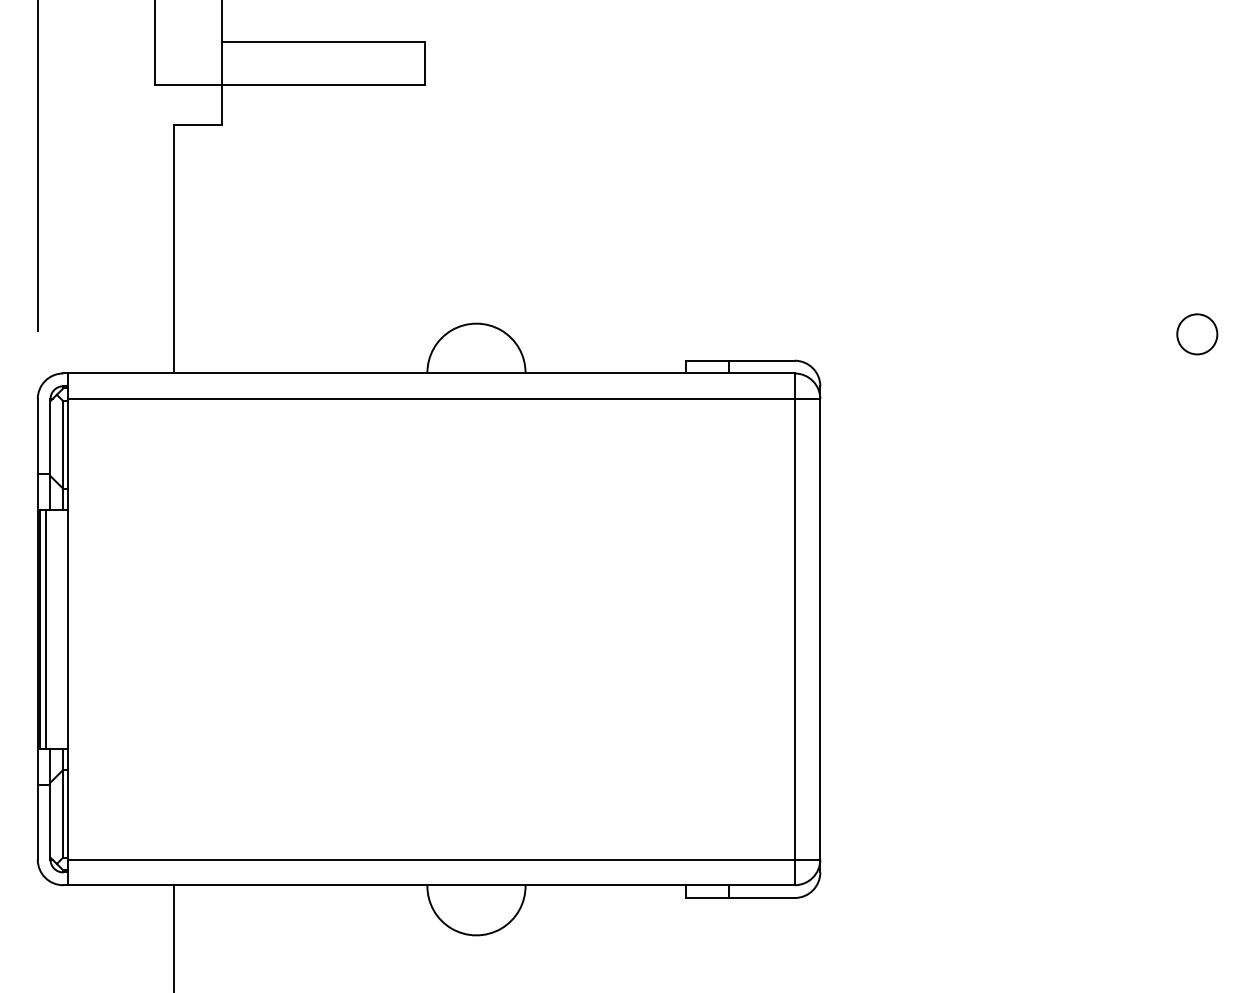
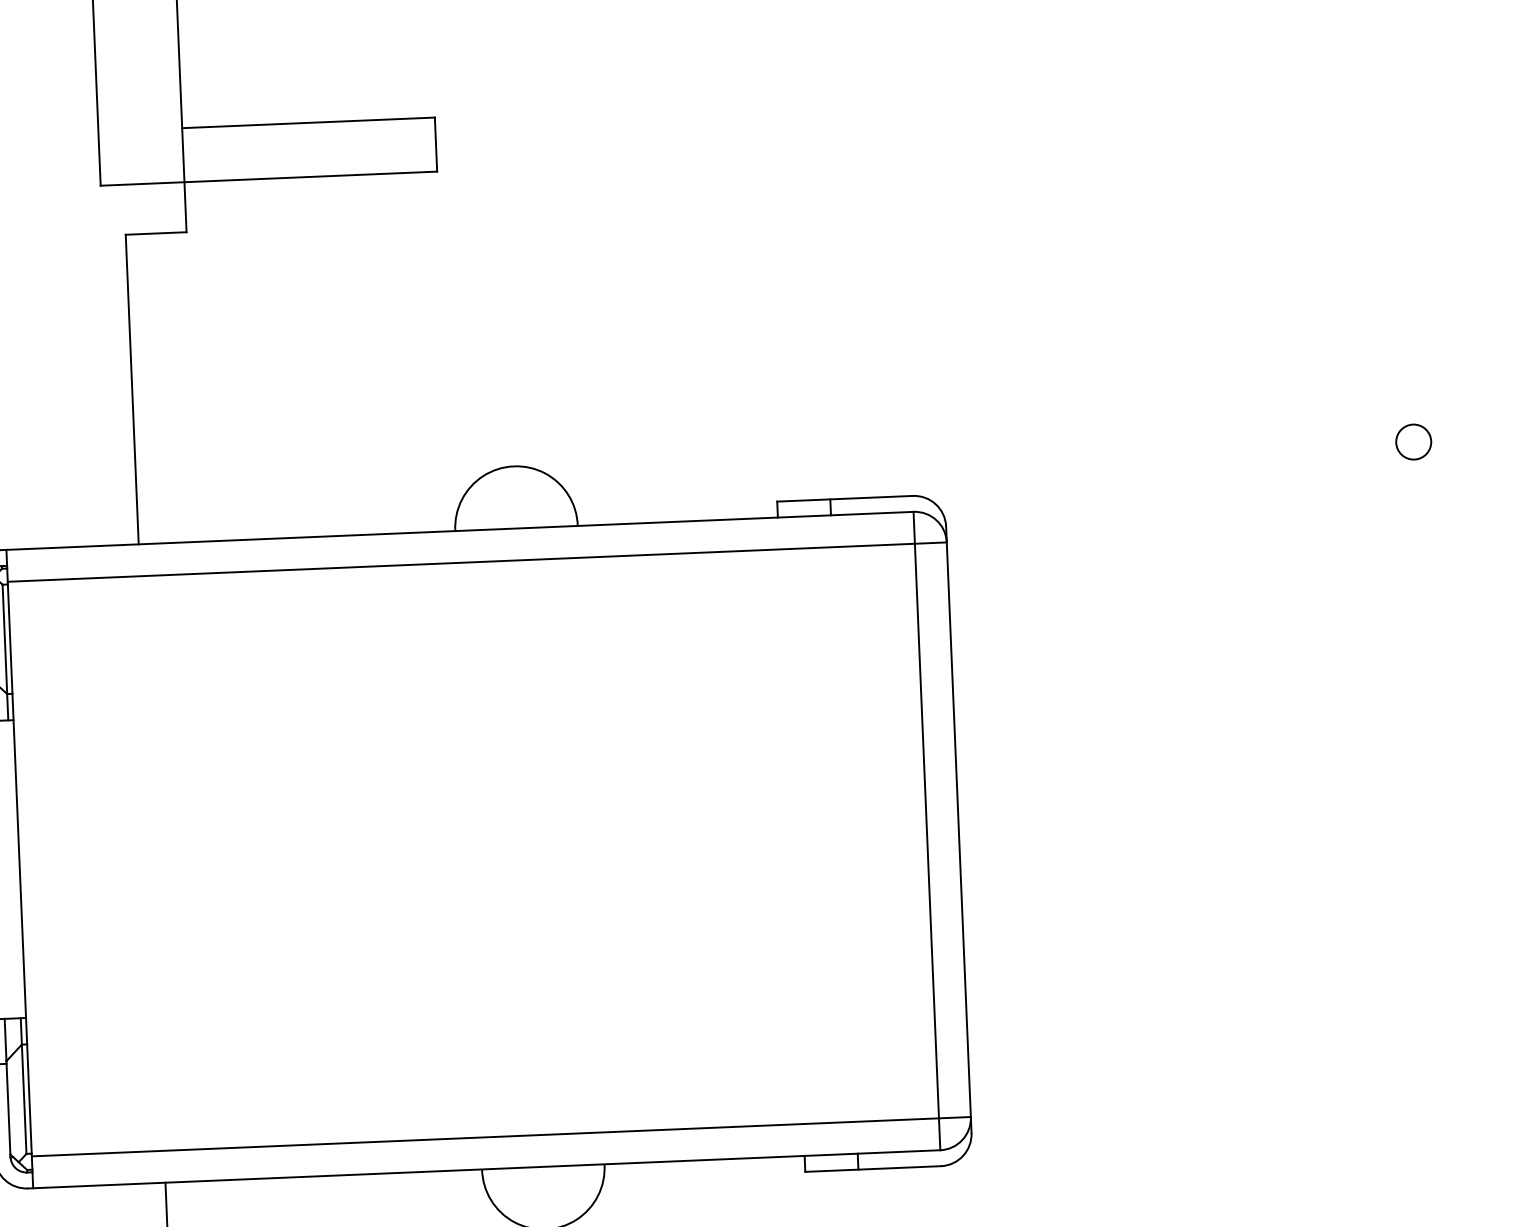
circle: (1197, 334) -> (1413, 442), size x0.7

